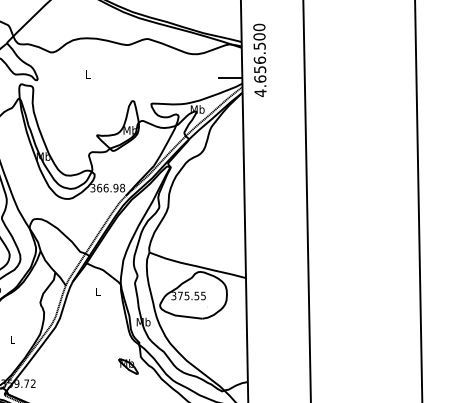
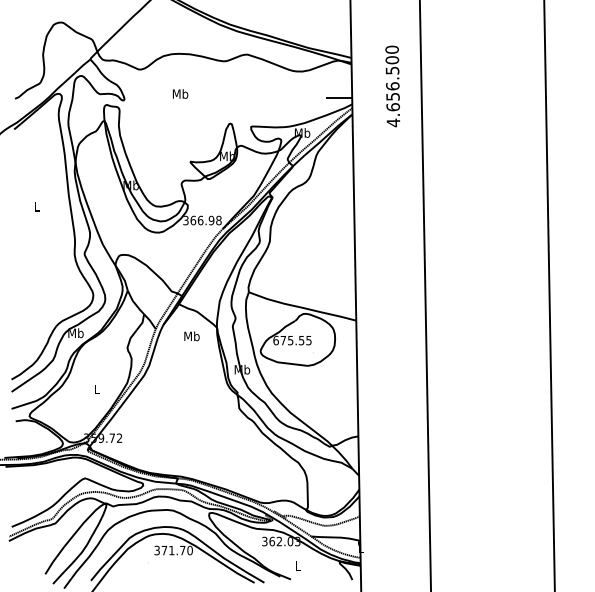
text: (259, 60) -> (392, 86), moved
text: (88, 73) -> (180, 93), L -> Mb
text: (97, 292) -> (191, 336), L -> Mb
text: (173, 295) -> (275, 340), 375.55 -> 675.55
part: (128, 366) -> (225, 419), removed

